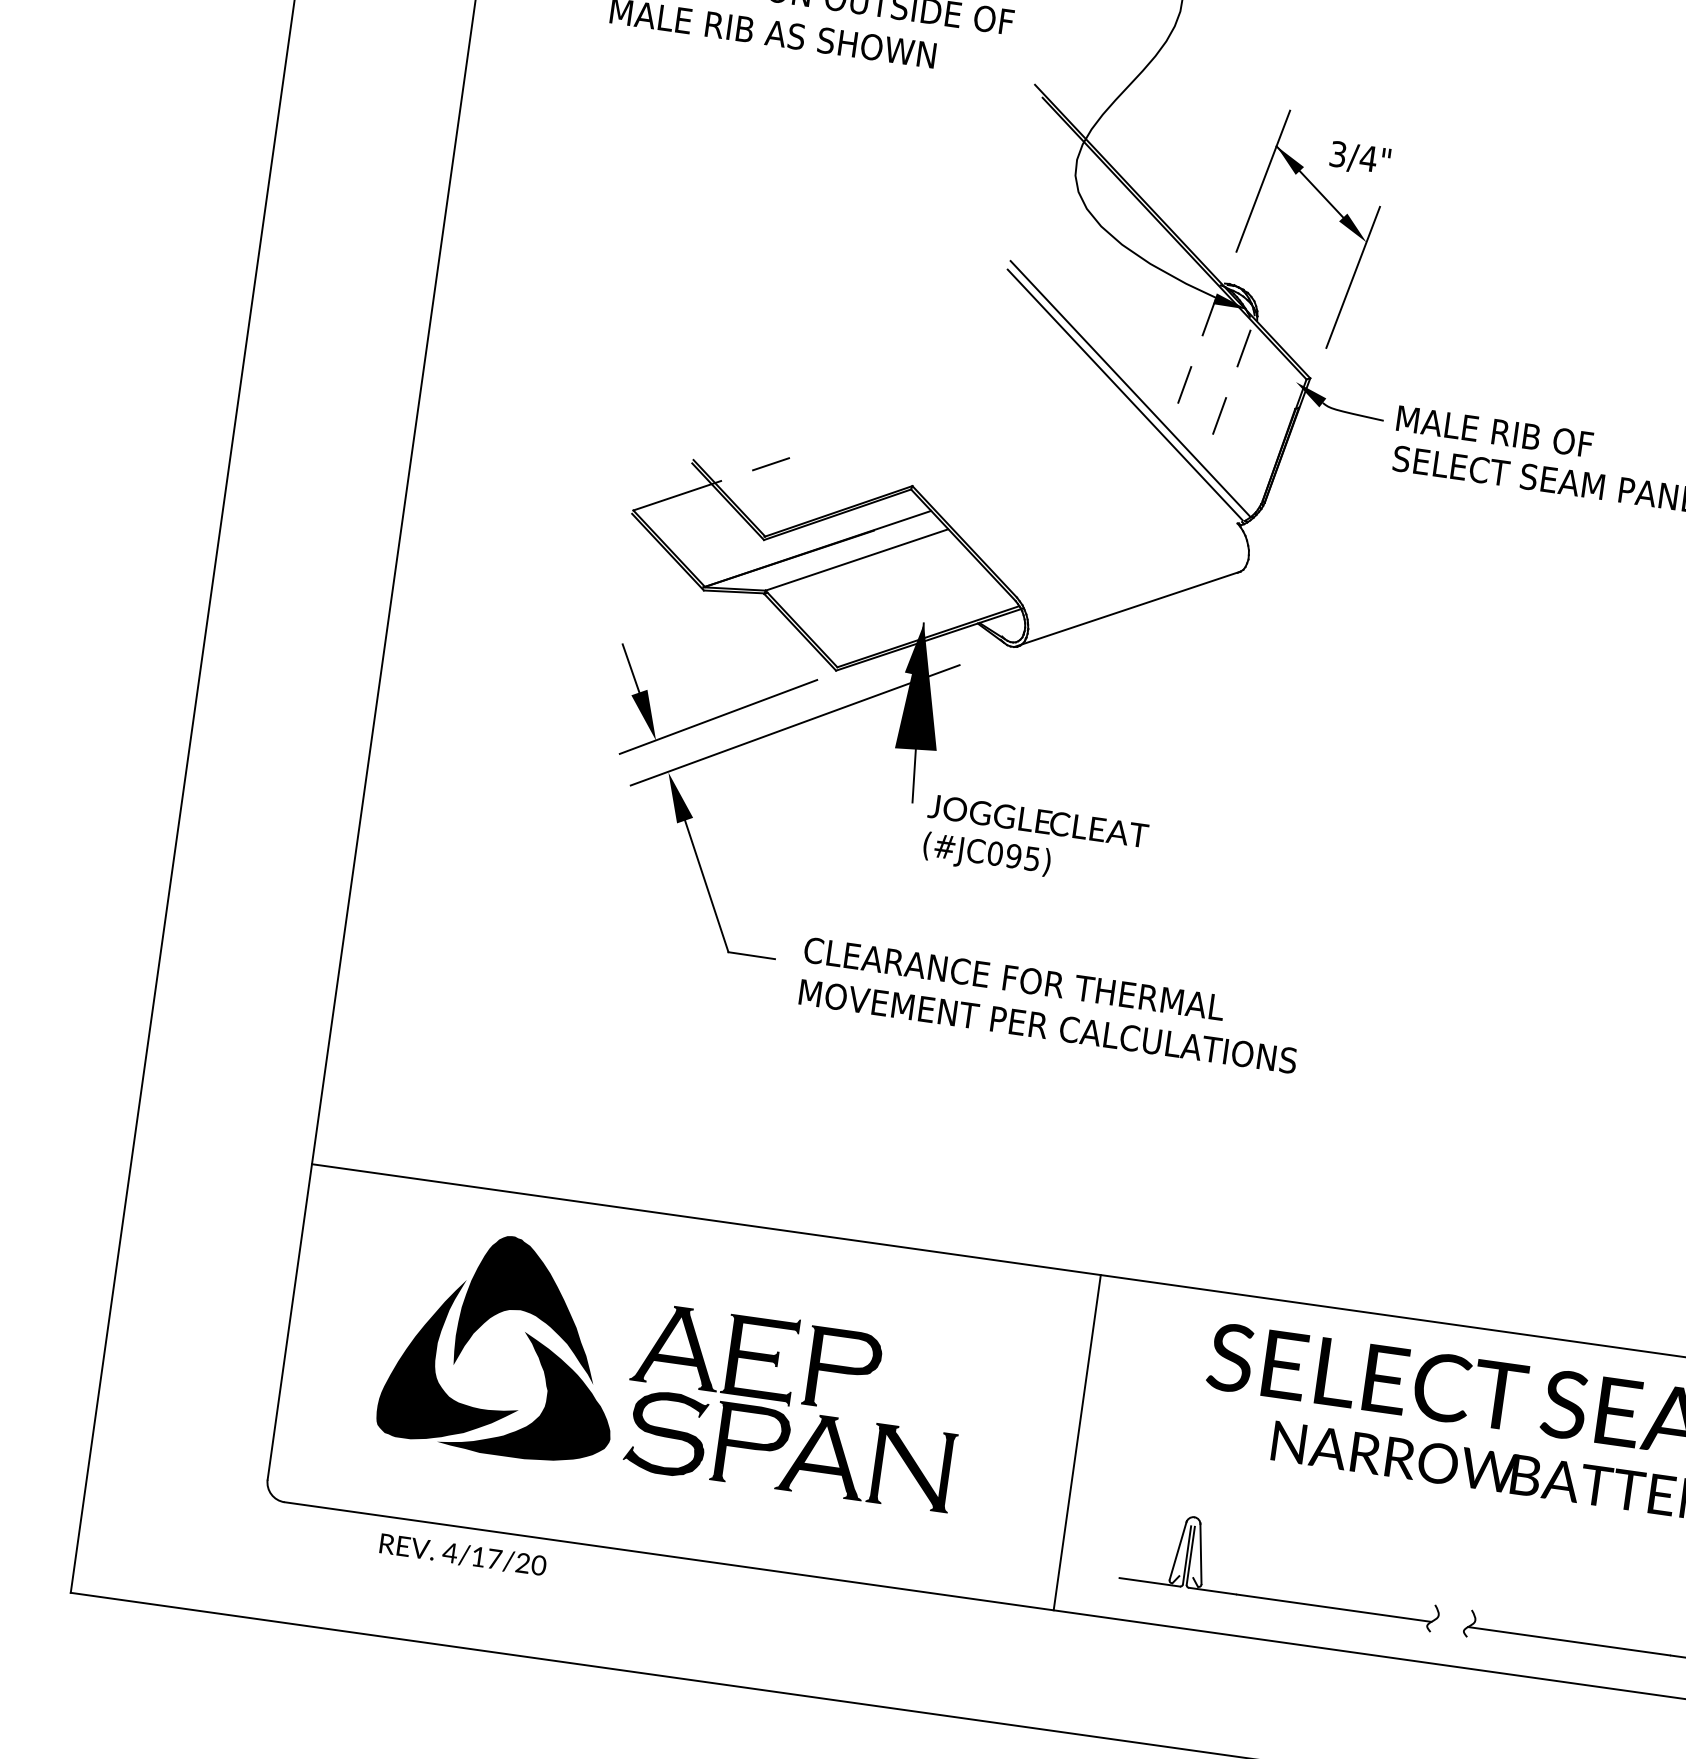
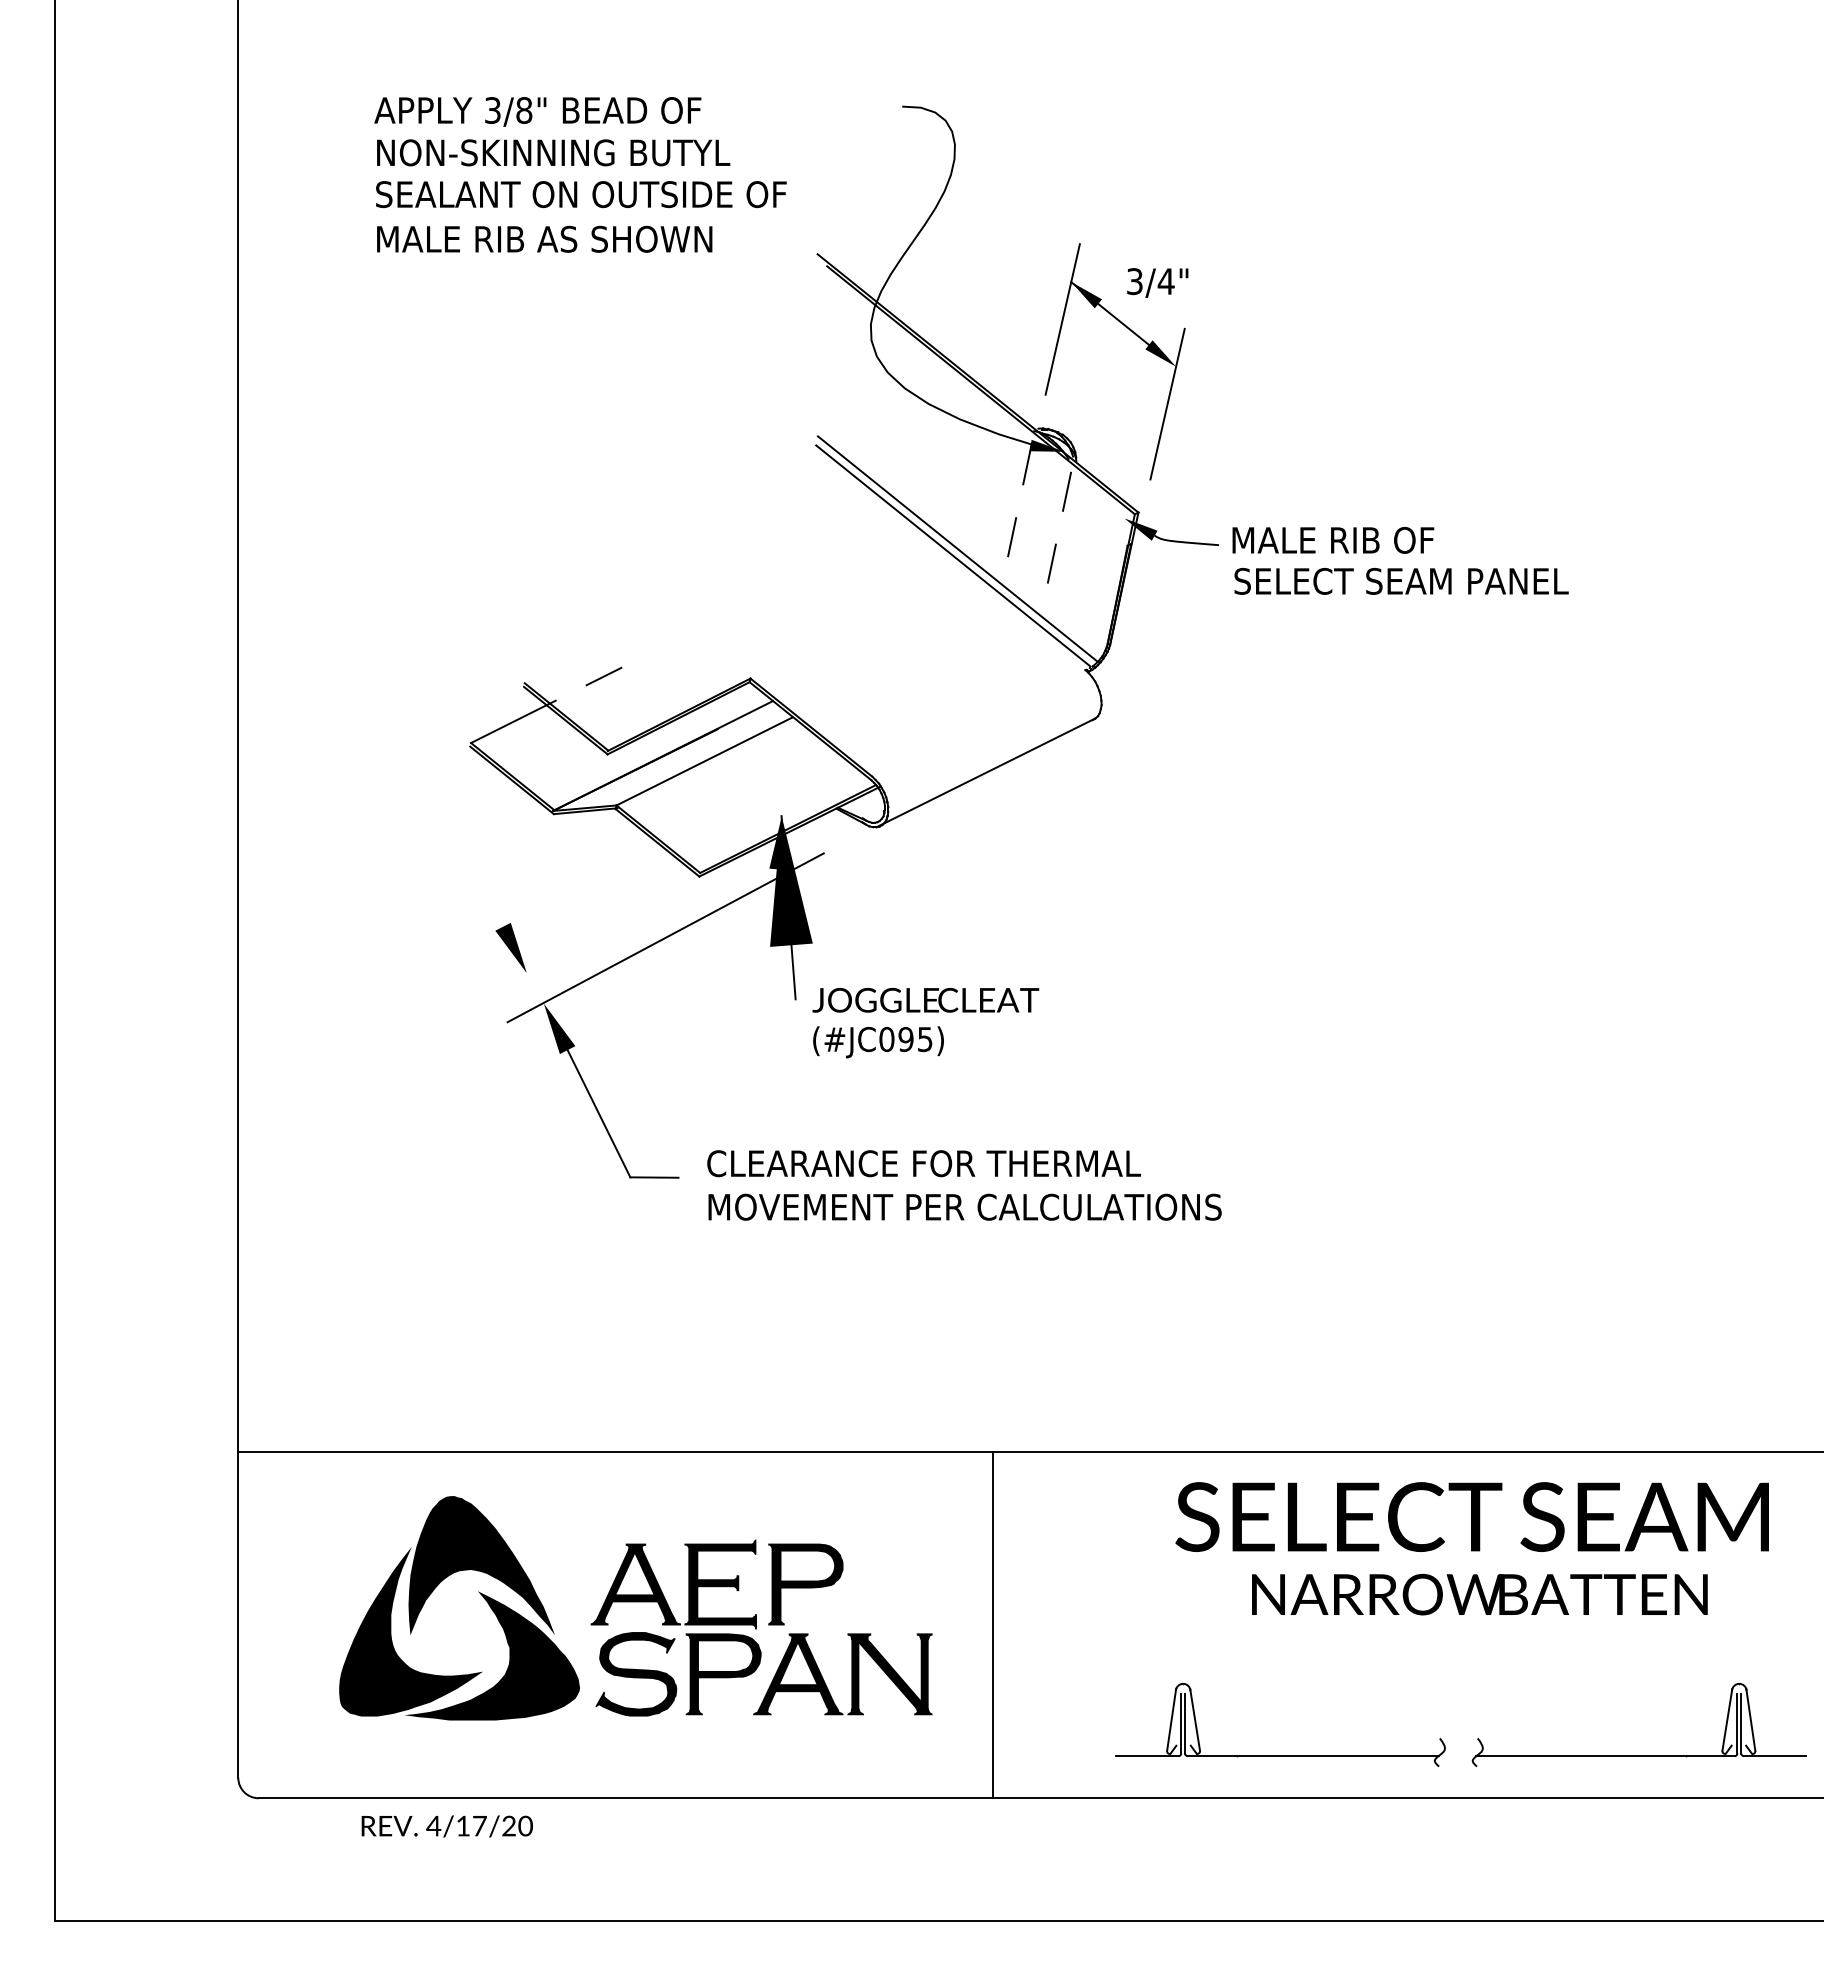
line: (631, 668) -> (491, 903), removed
line: (718, 716) -> (586, 939), removed
line: (1076, 1442) -> (992, 1624), moved

